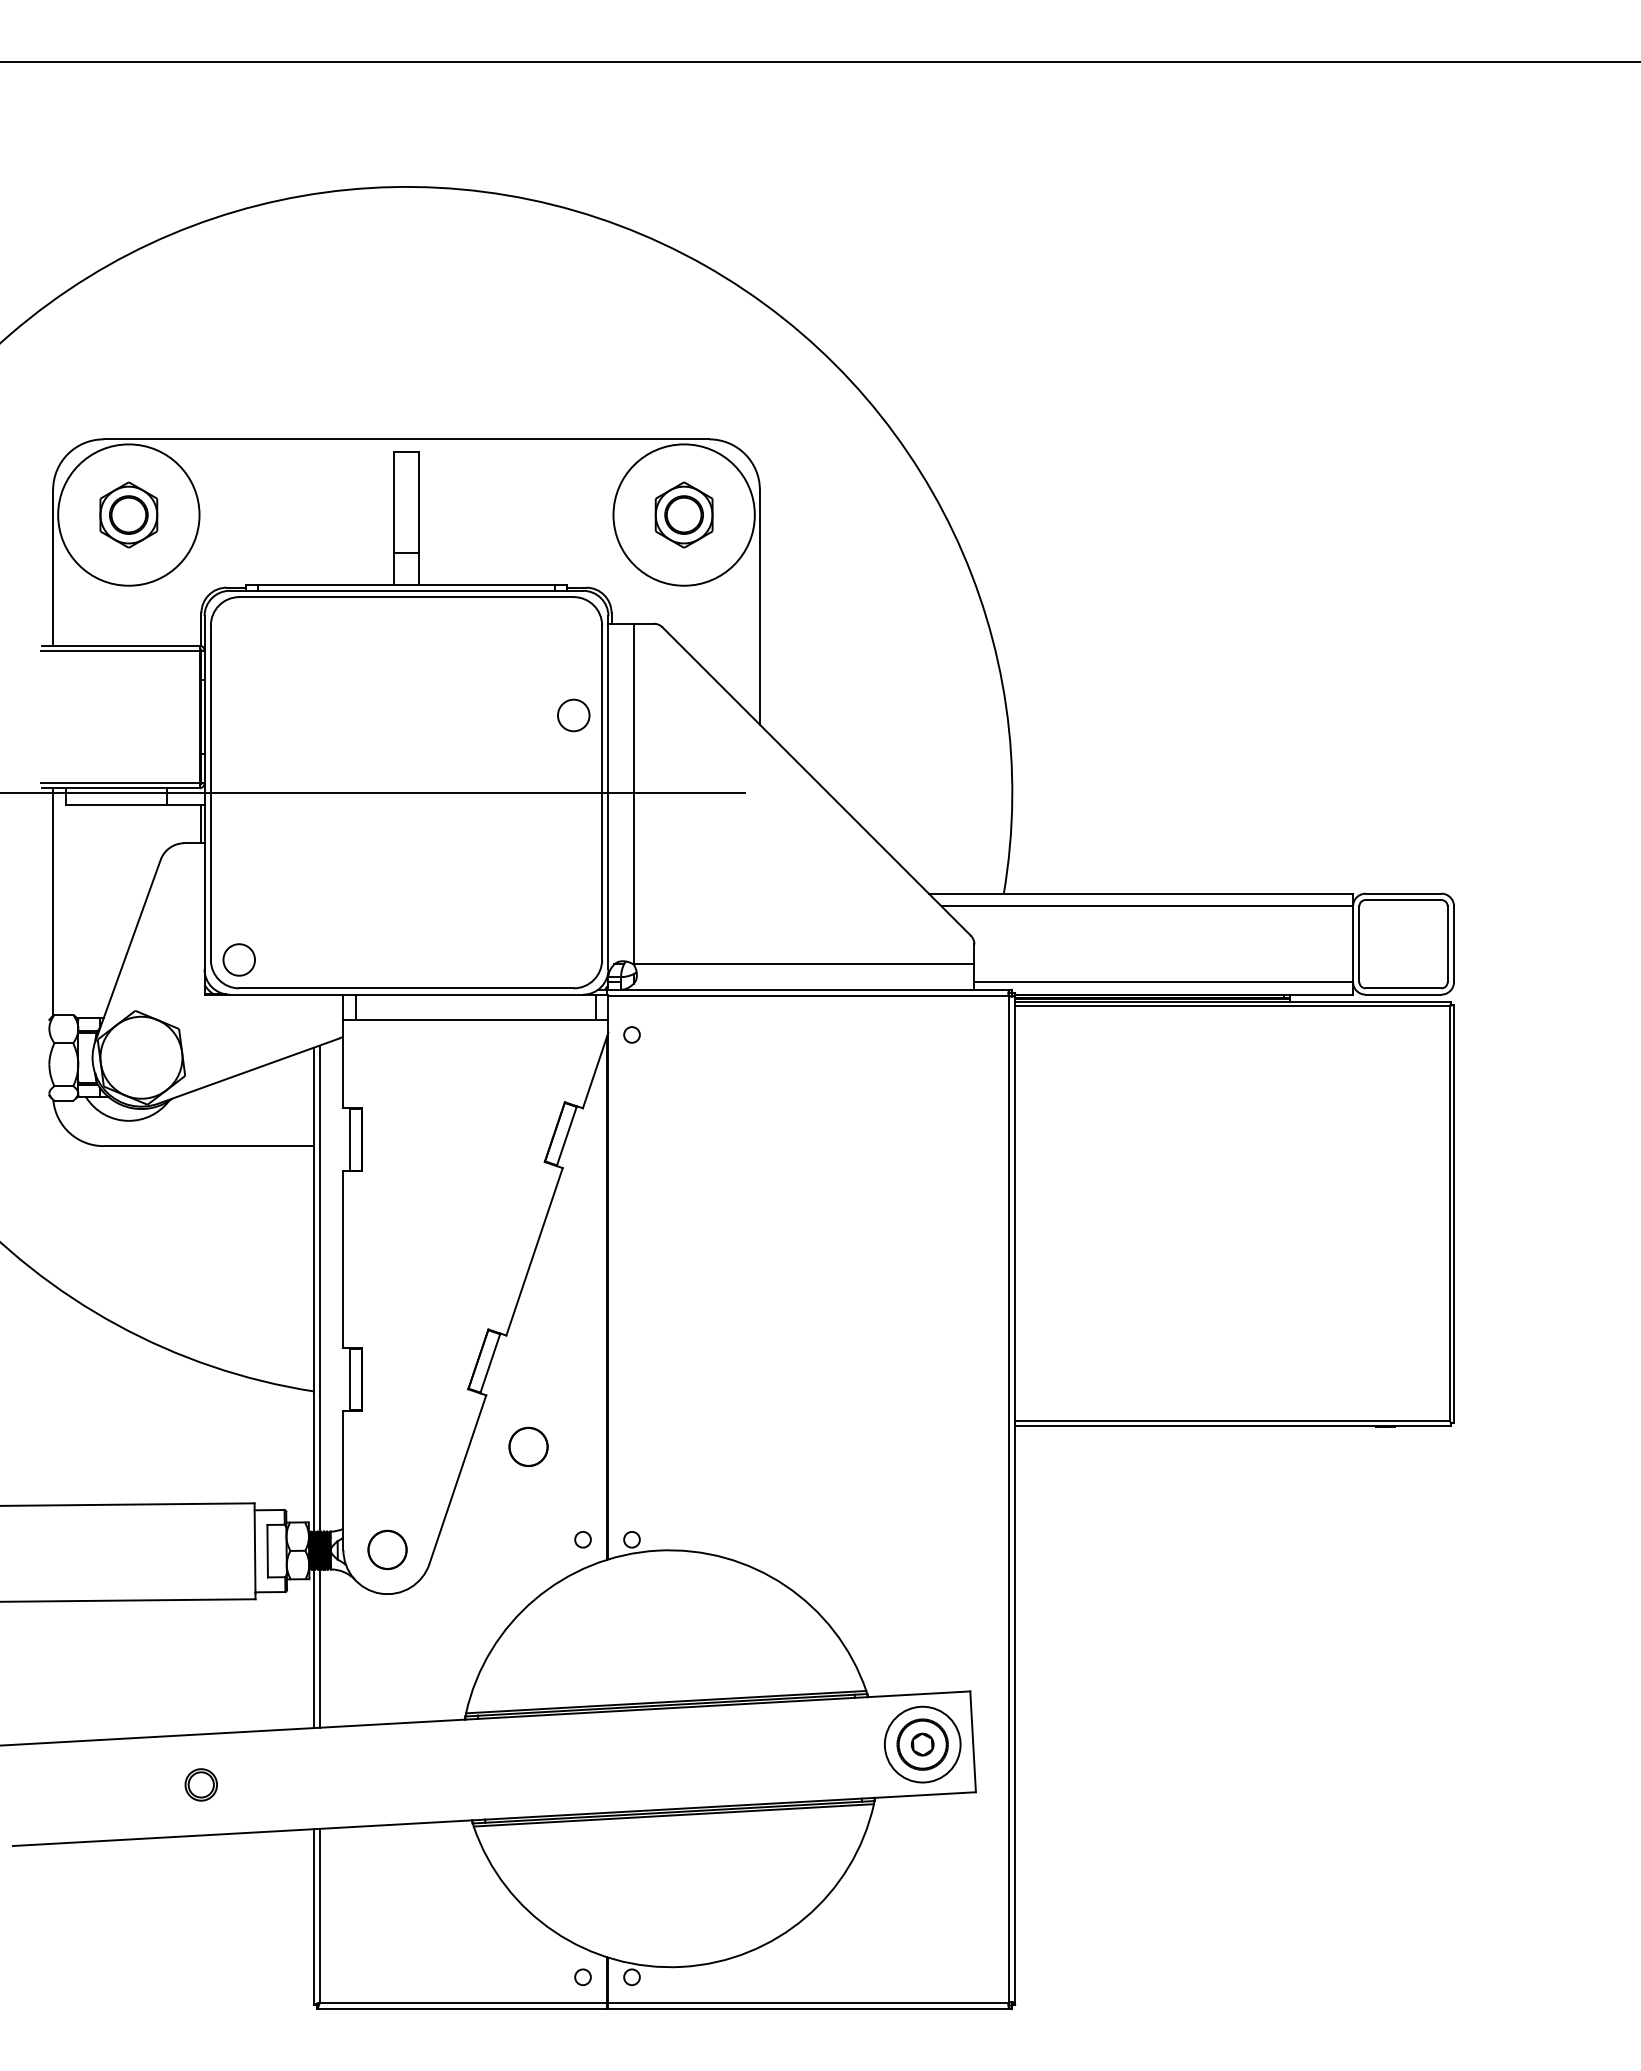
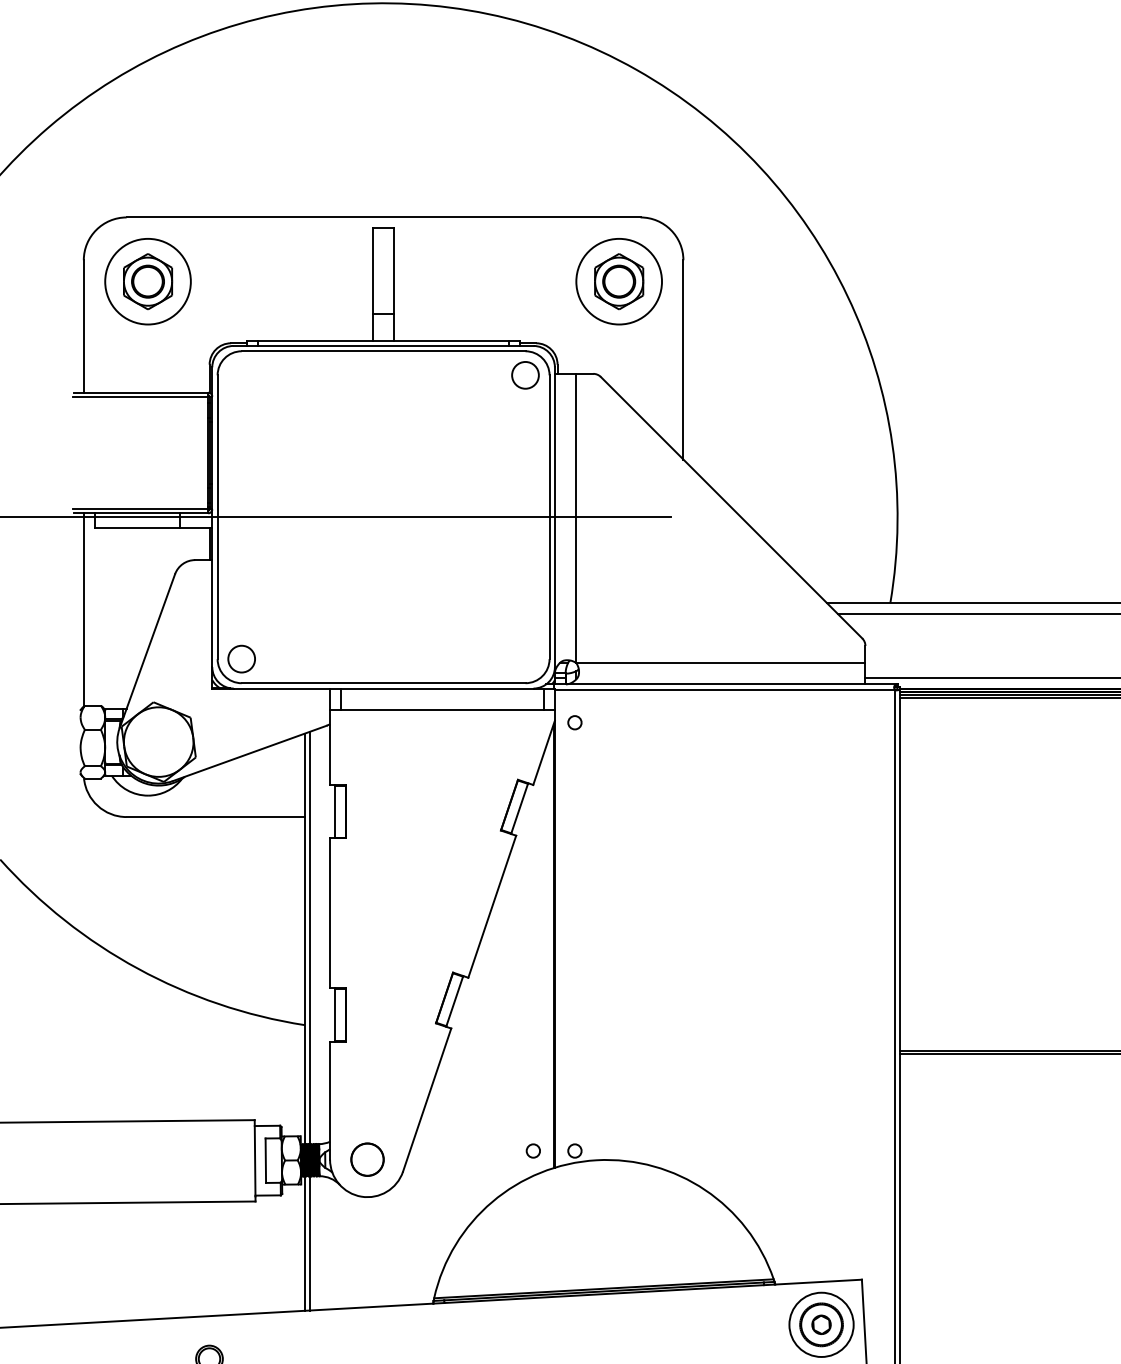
circle: (128, 514) -> (147, 281), size x0.71
circle: (683, 514) -> (618, 281), size x0.71
circle: (573, 715) -> (525, 375), moved
circle: (528, 1446) -> (487, 1071), removed

